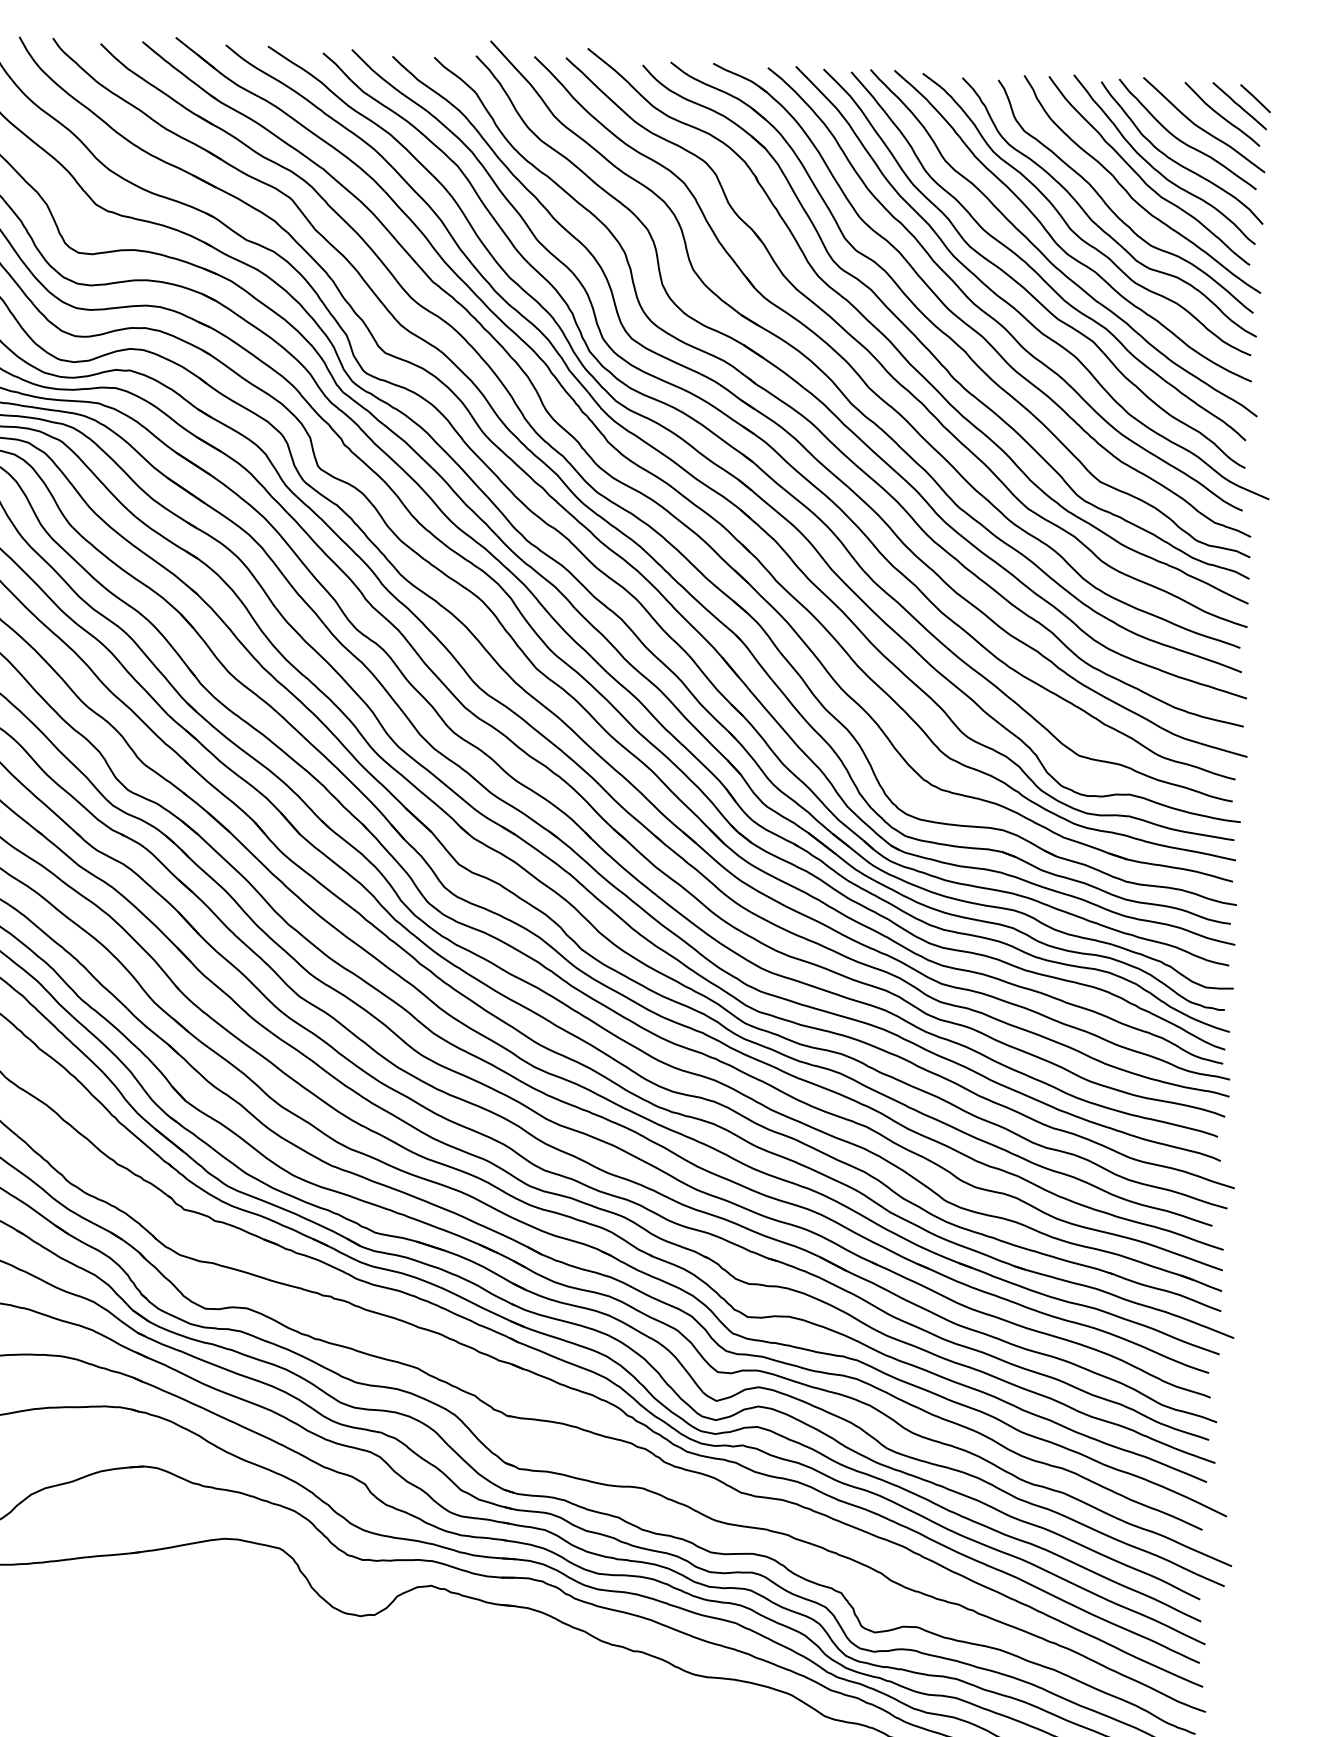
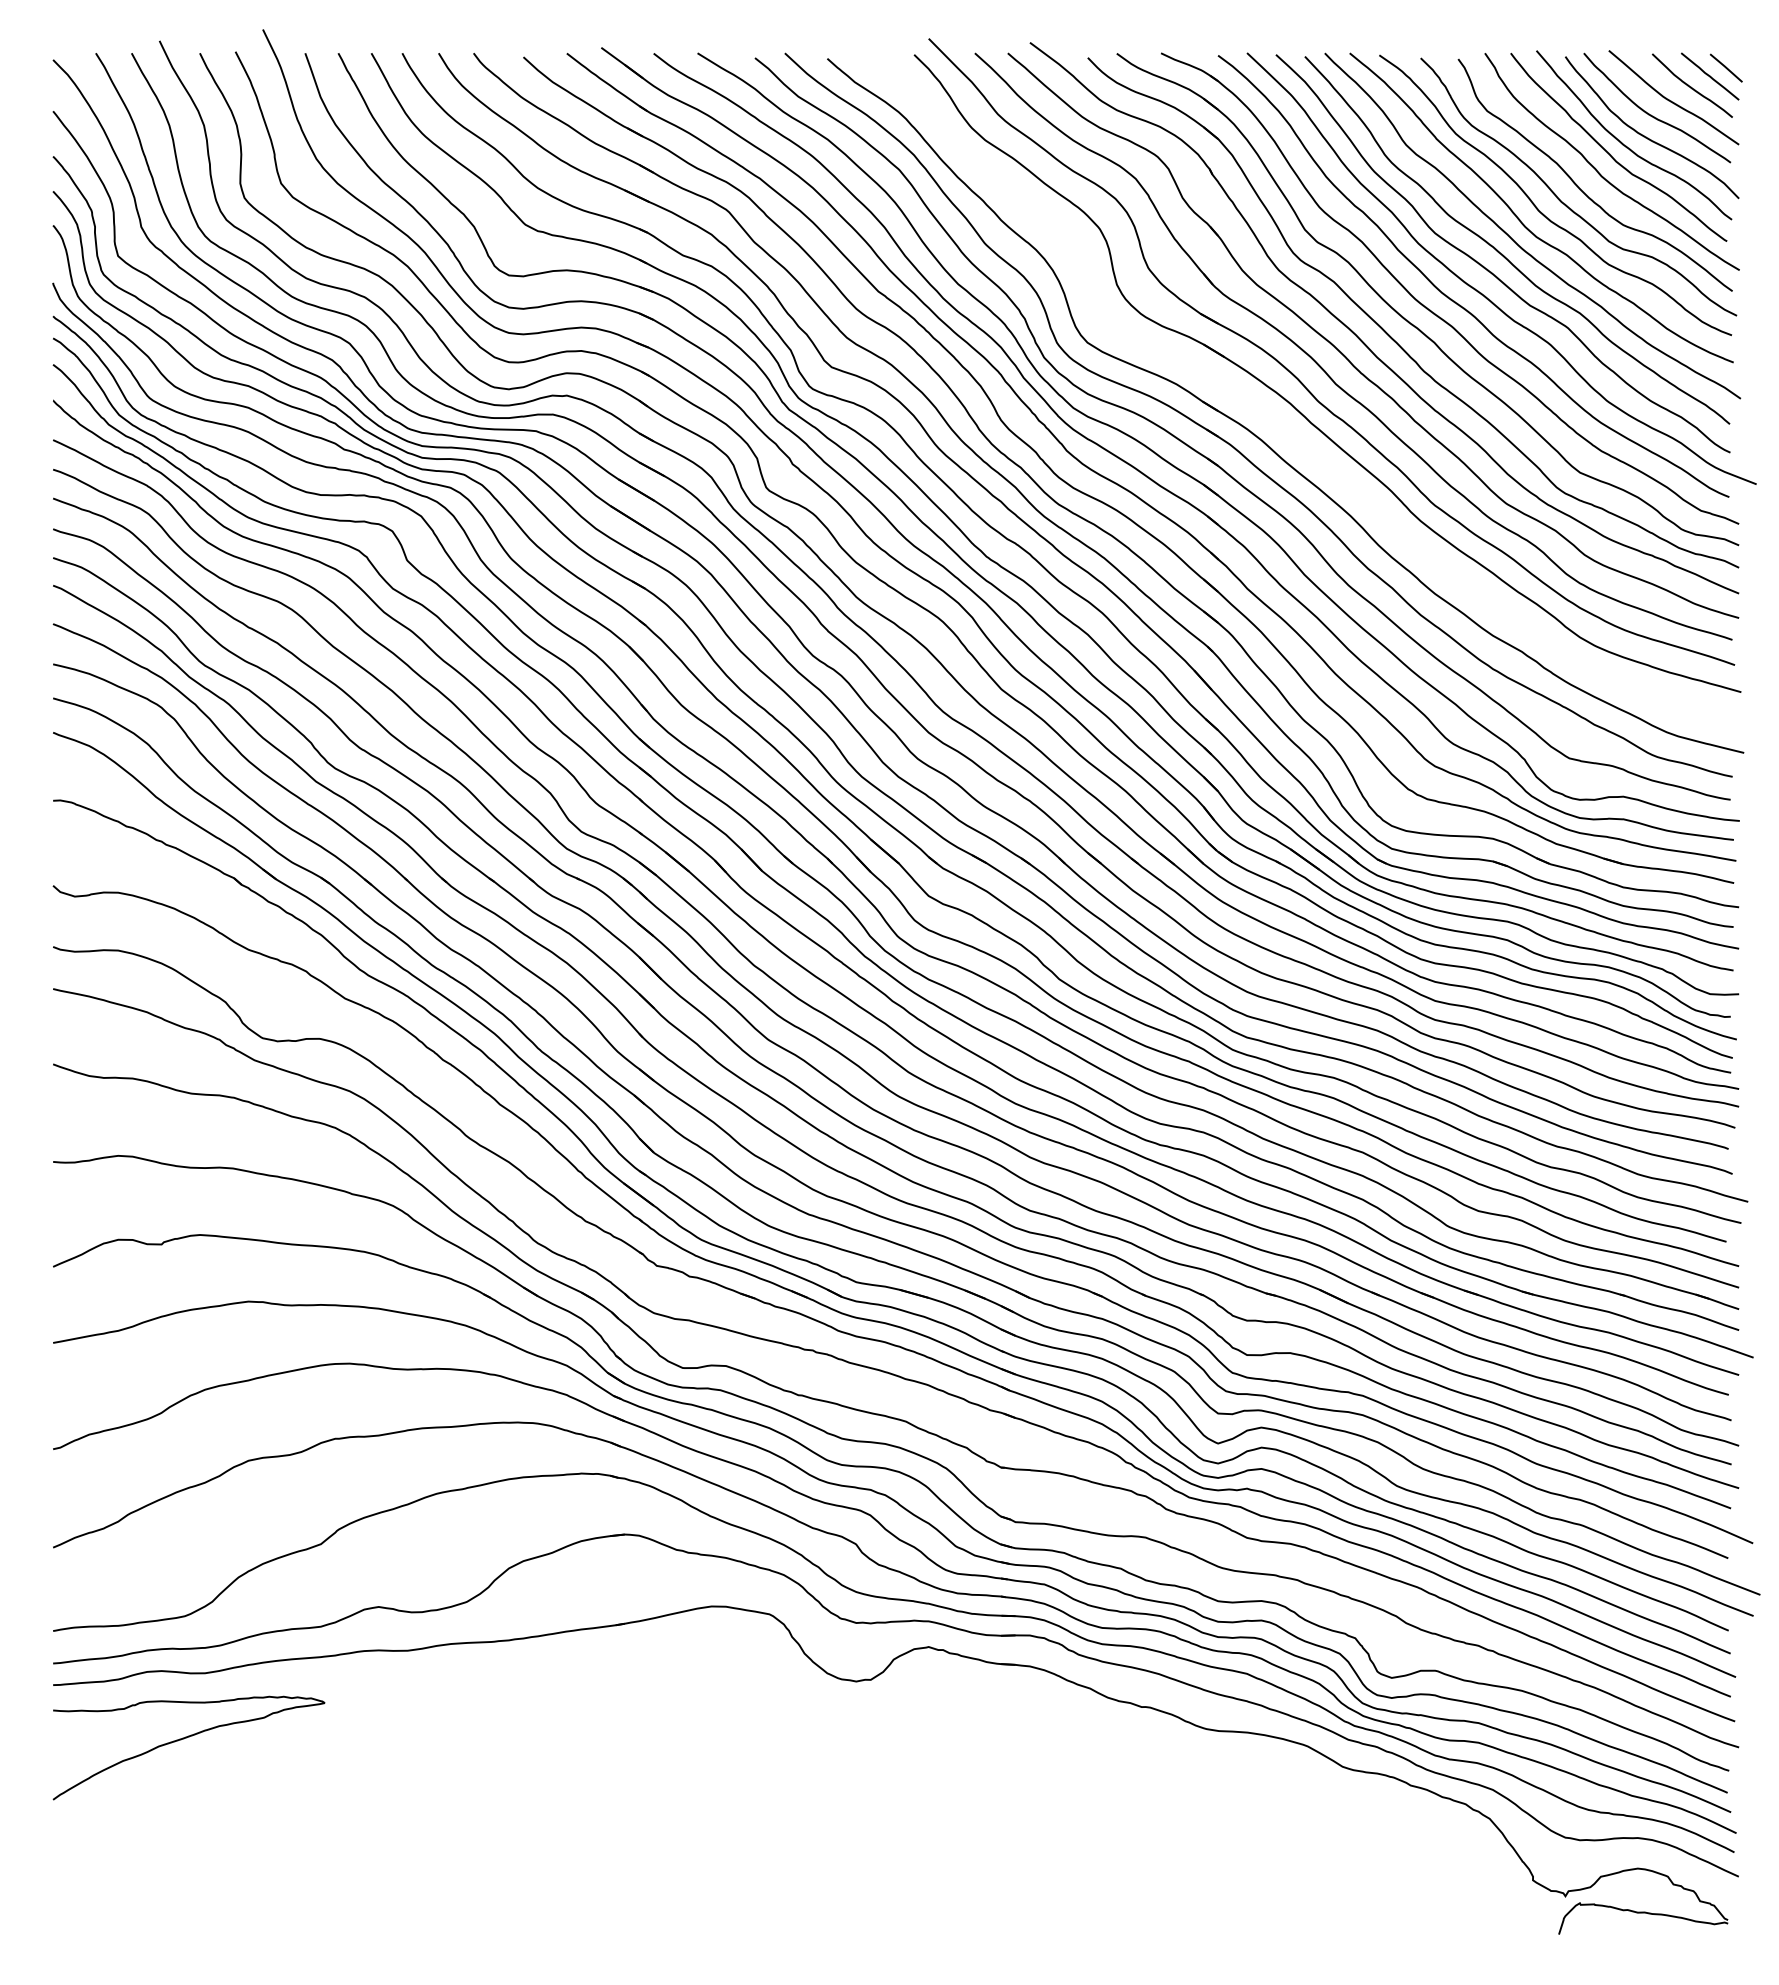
part: (811, 421) -> (1277, 421), removed

